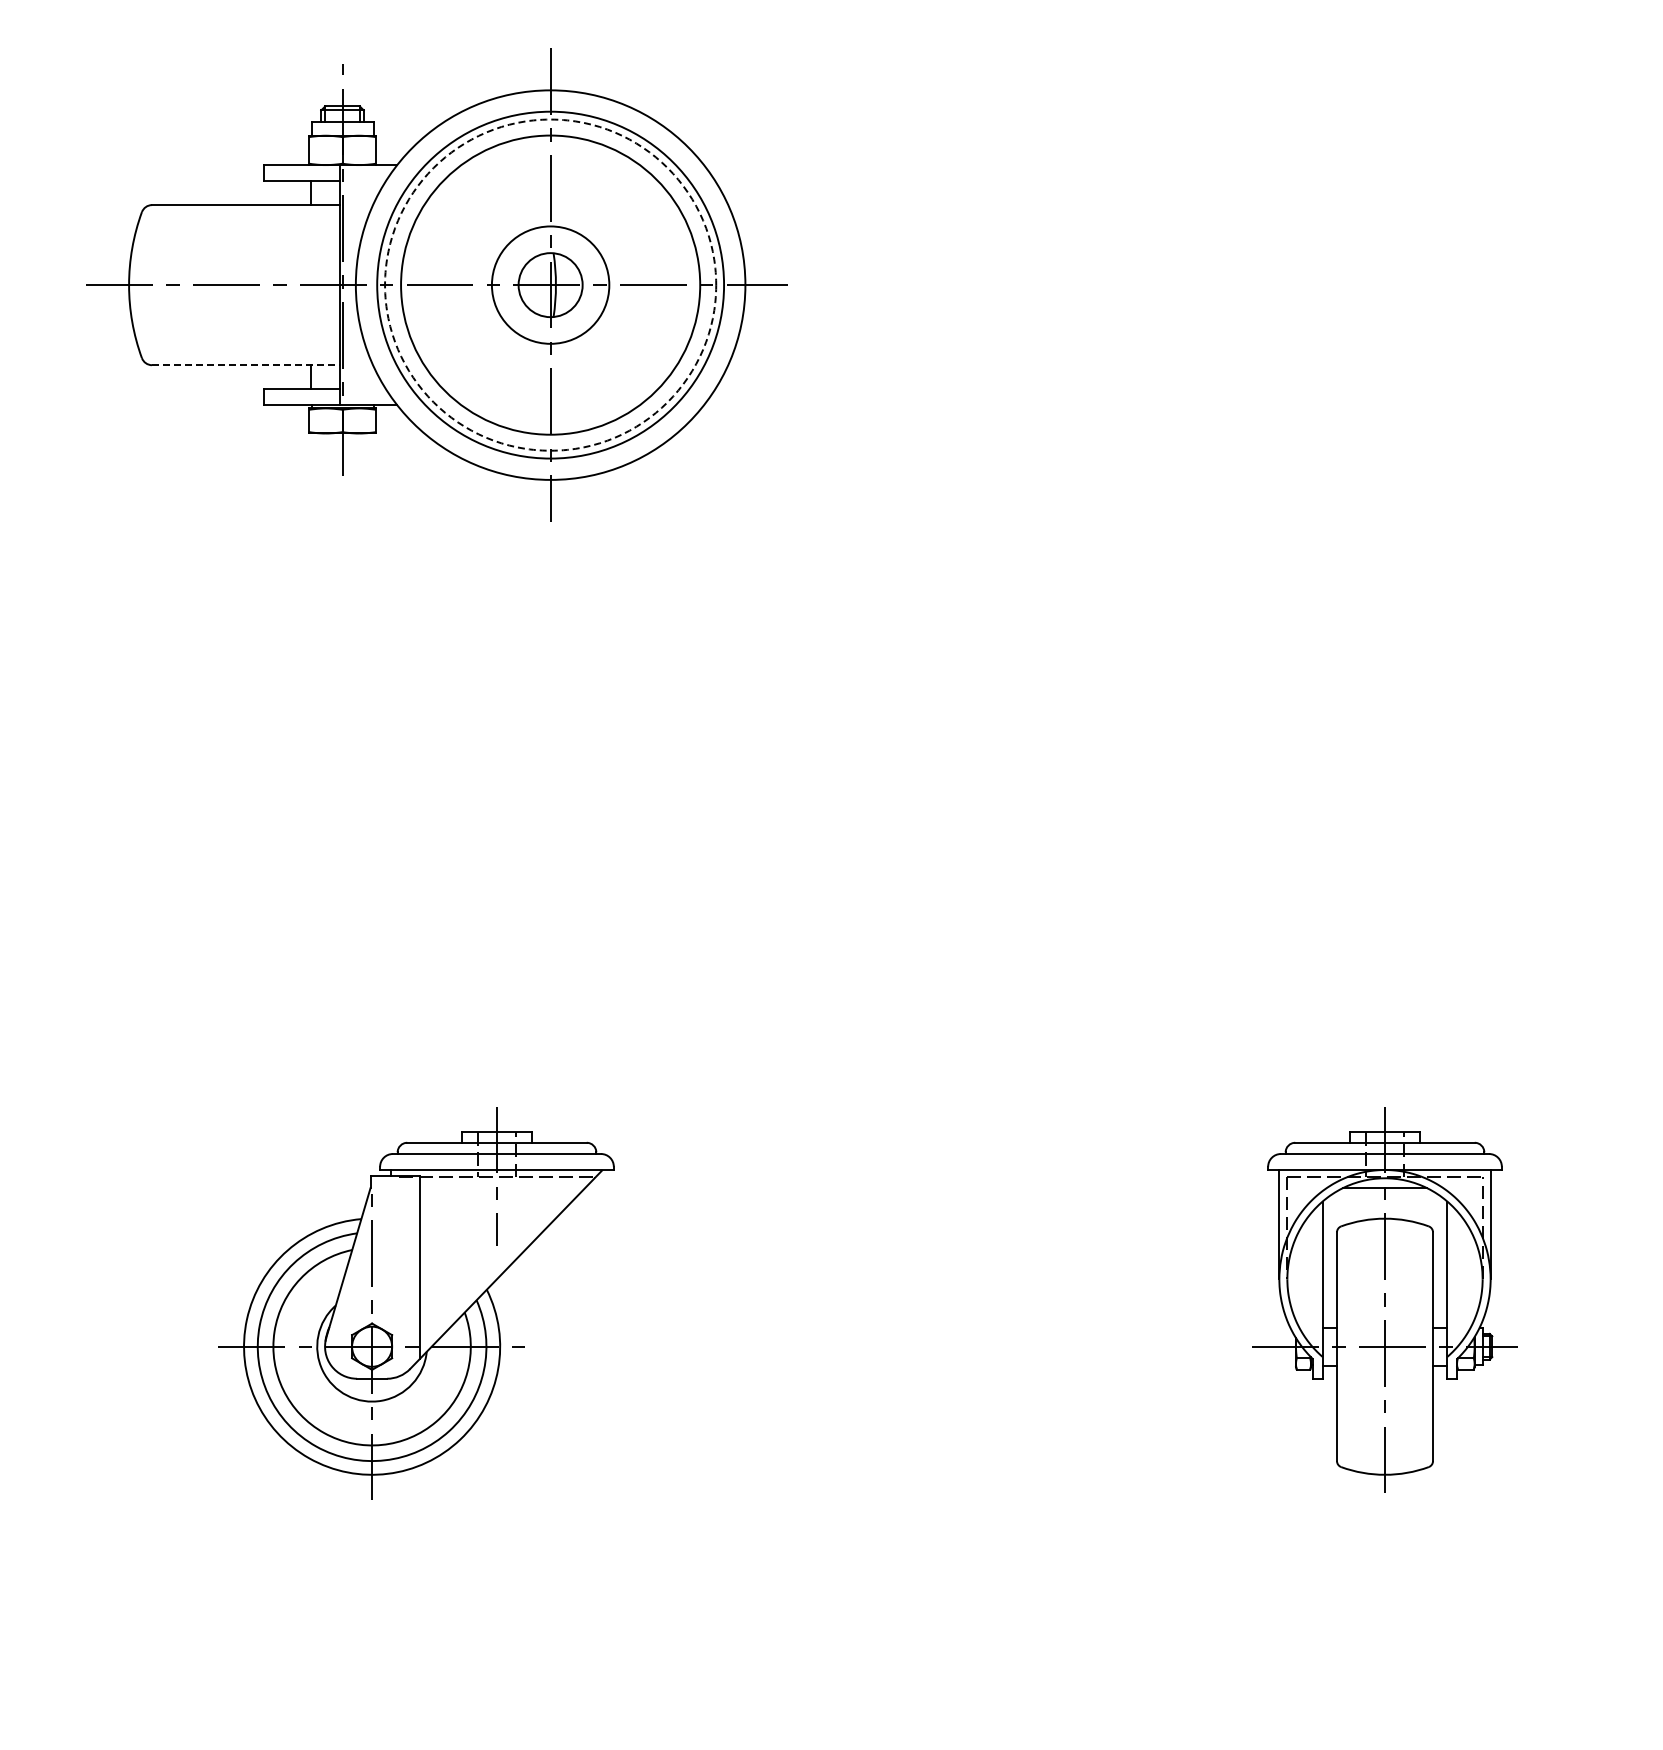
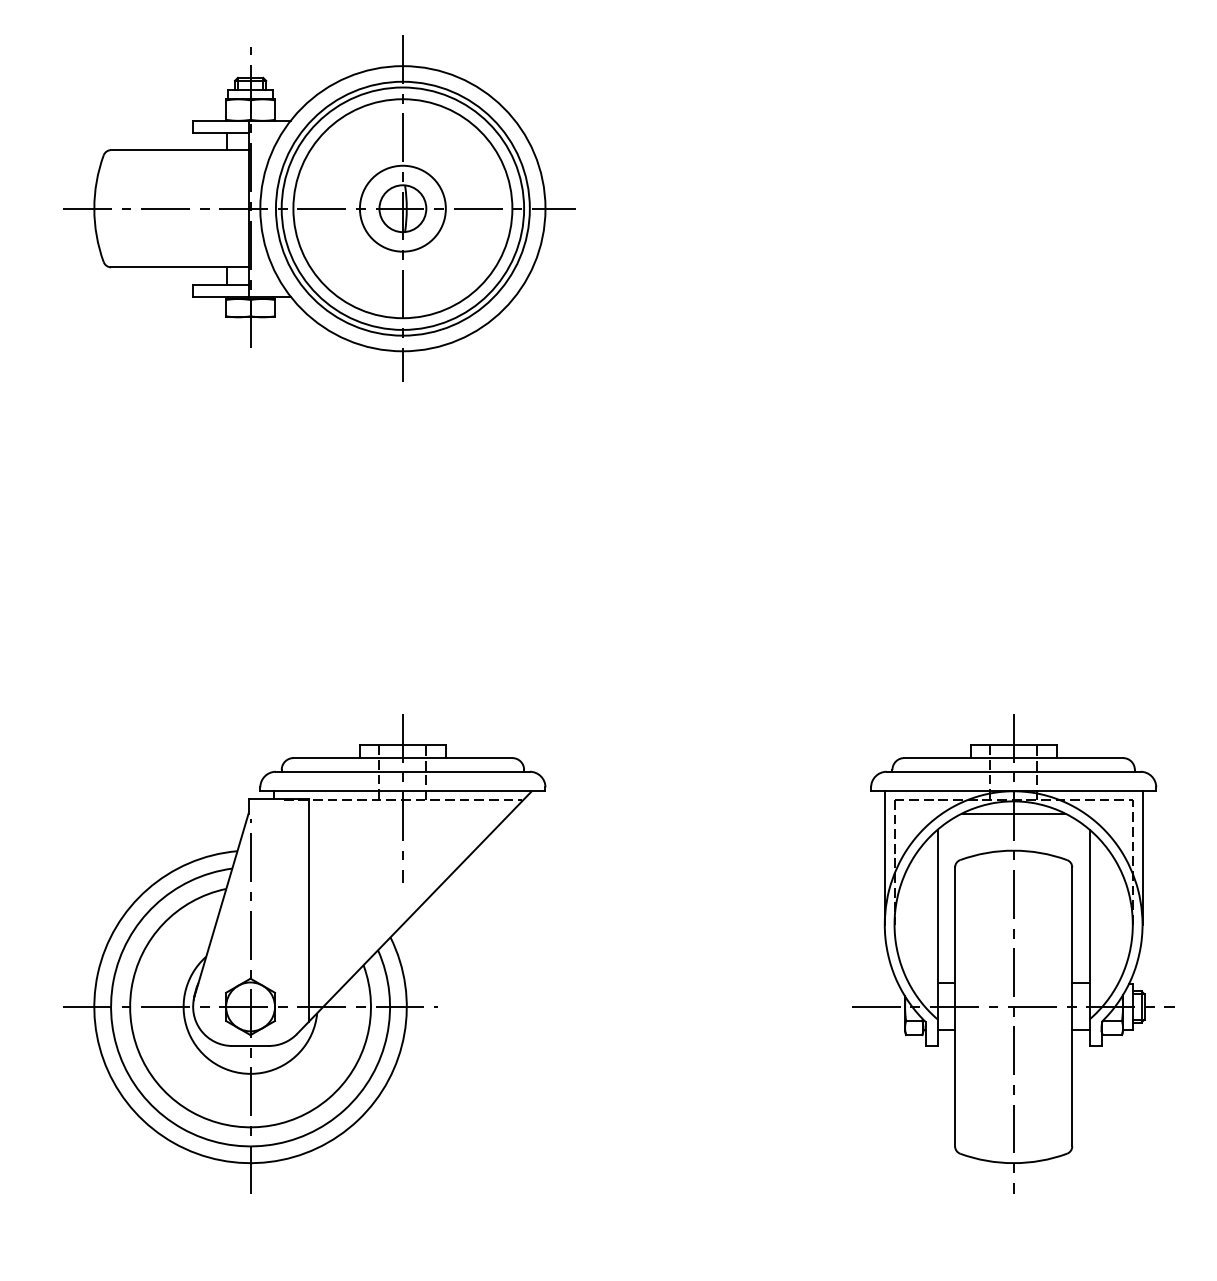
circle: (550, 284) -> (402, 208), dashed -> solid
line: (245, 365) -> (179, 267), dashed -> solid
part: (416, 1303) -> (304, 954), size x1.67
part: (1384, 1303) -> (1013, 954), size x1.67

